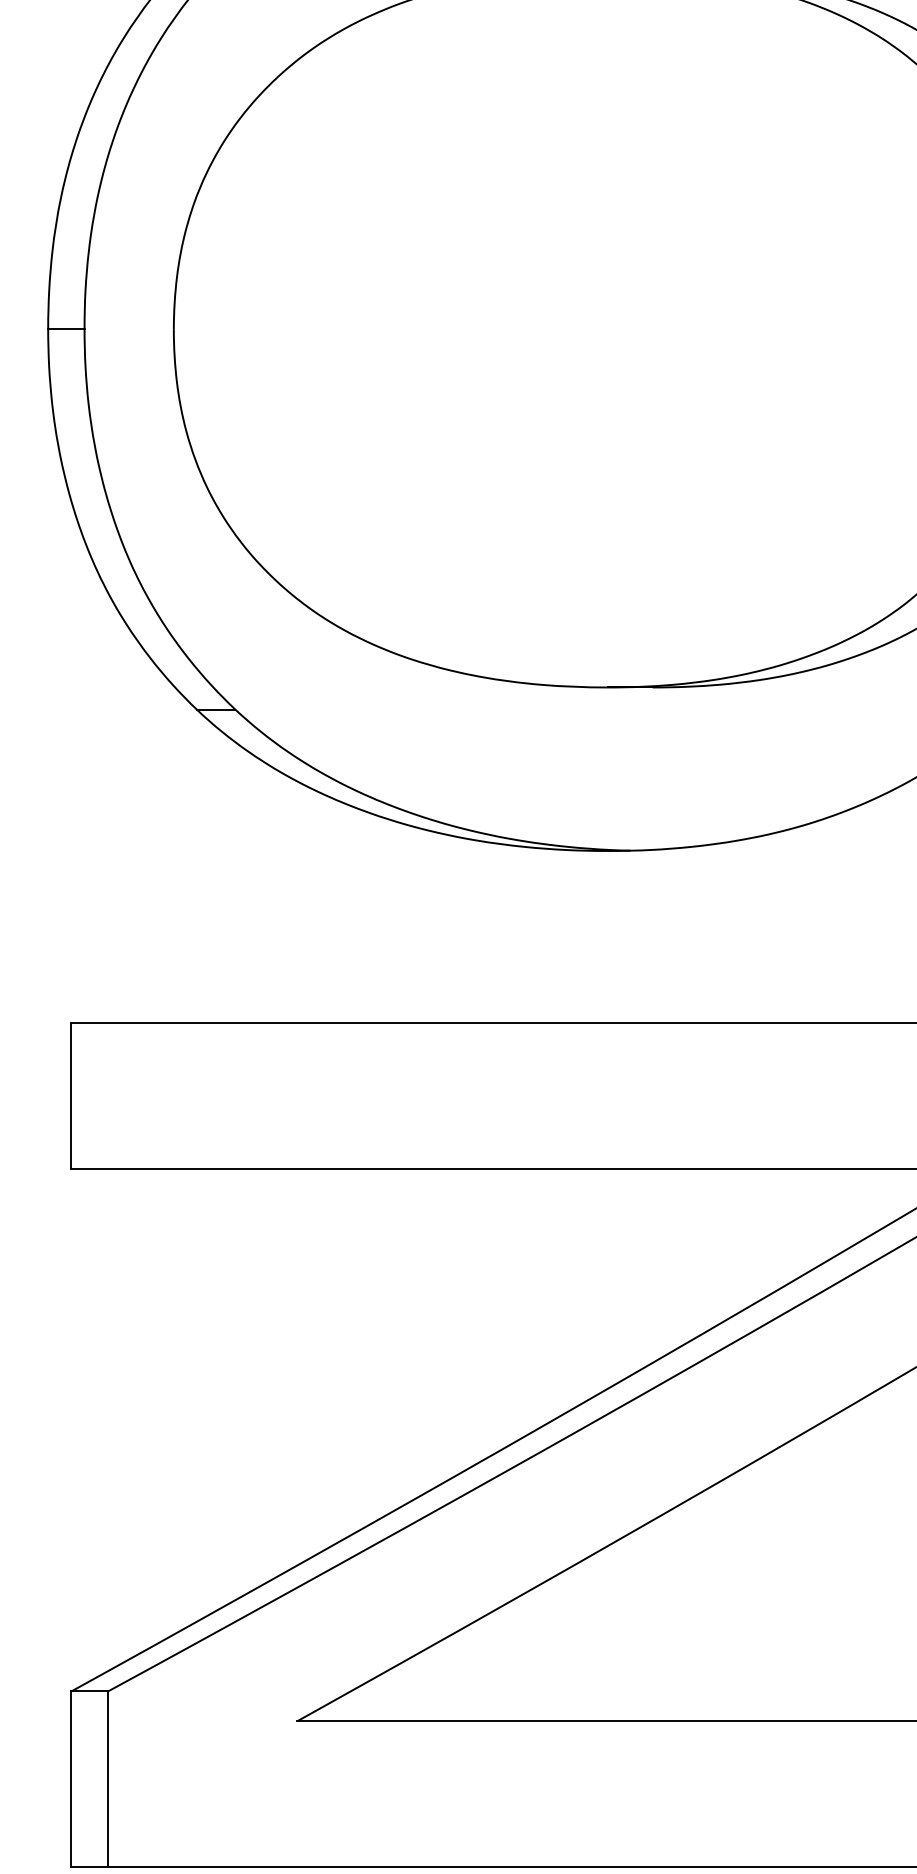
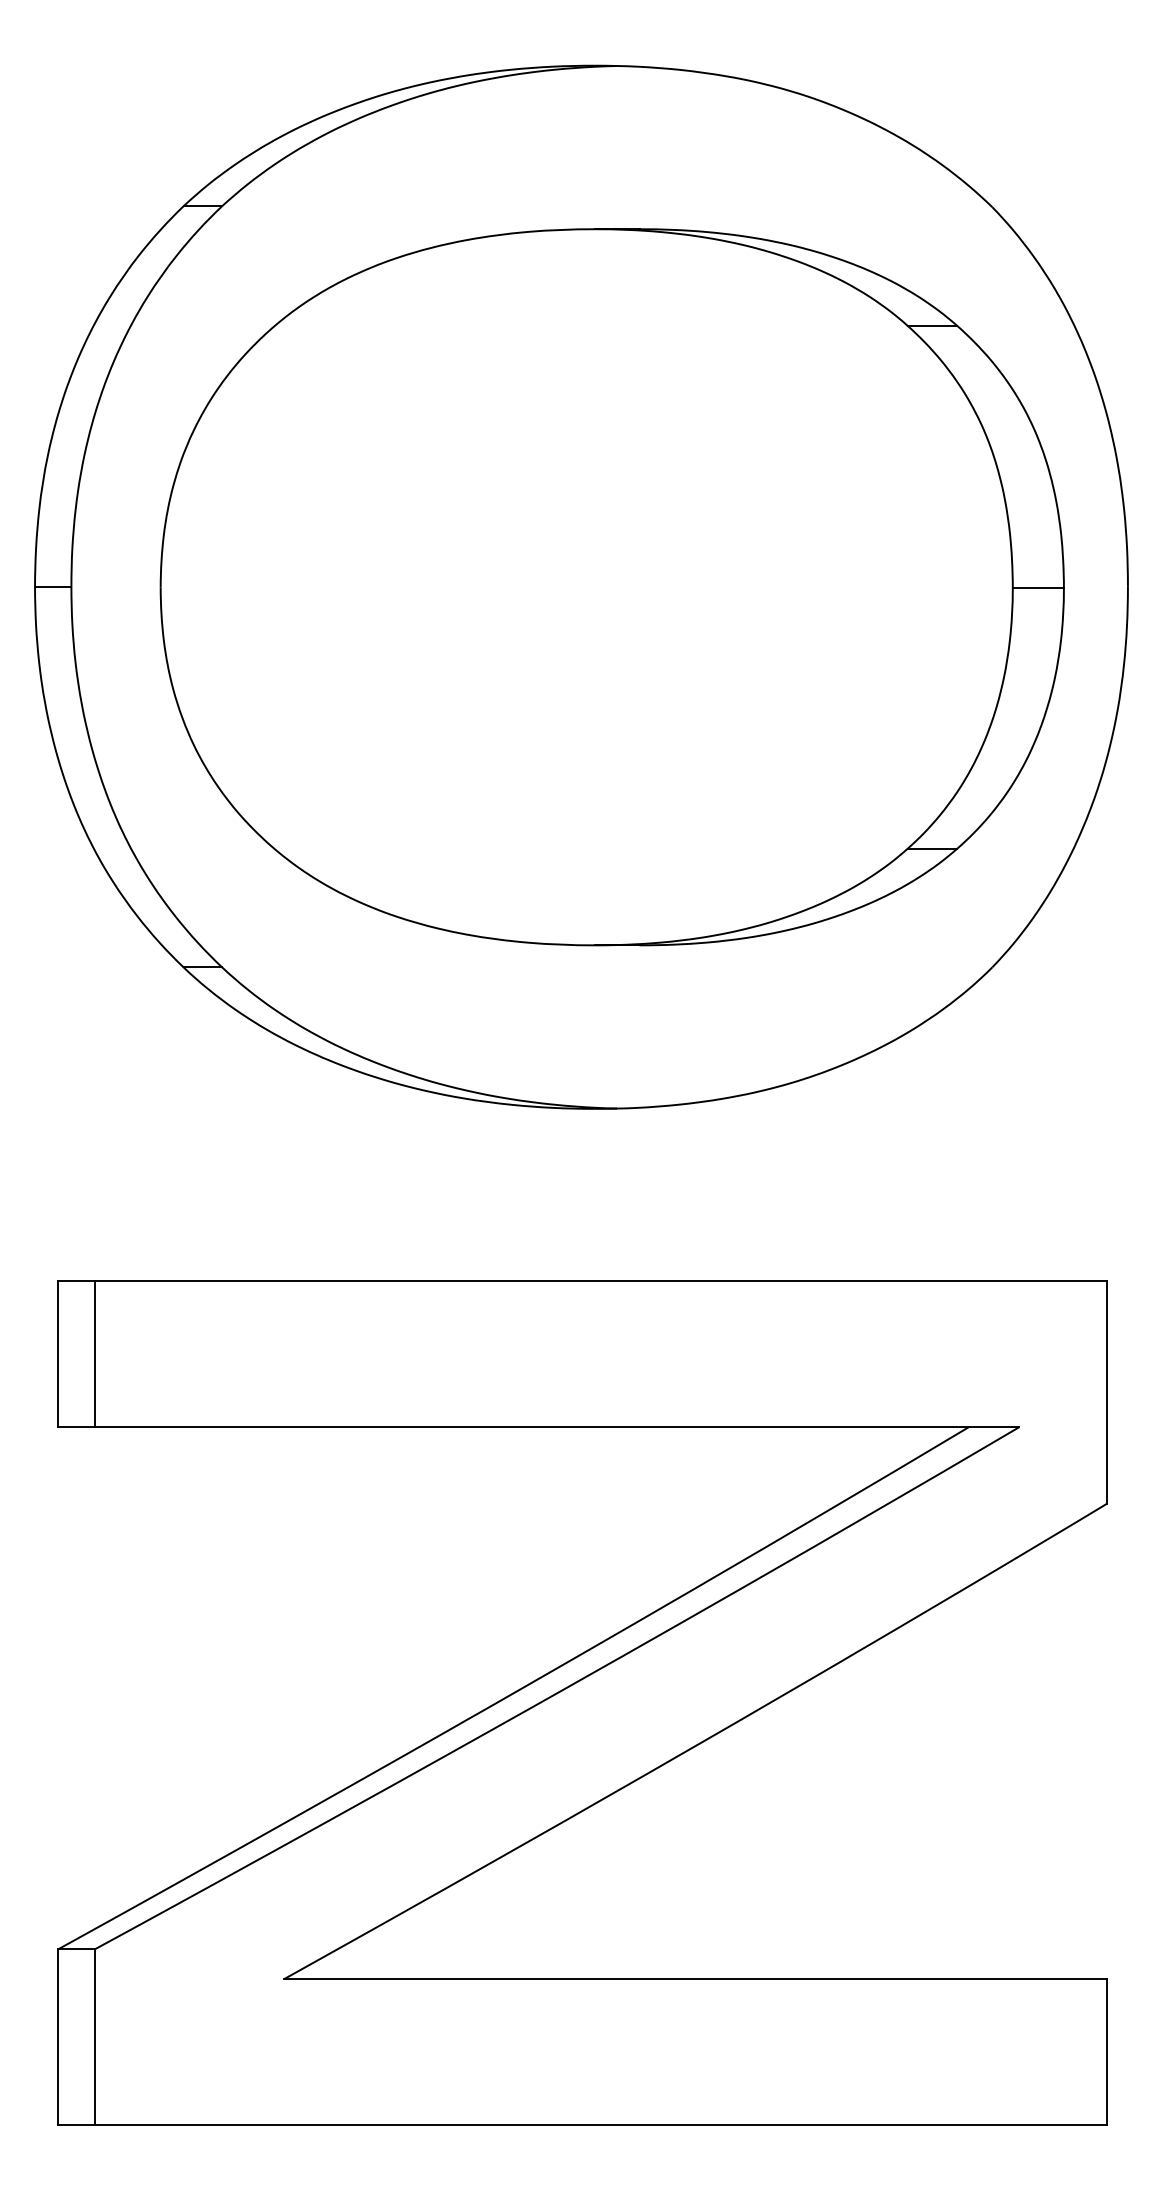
line: (107, 1096) -> (94, 1354), added

